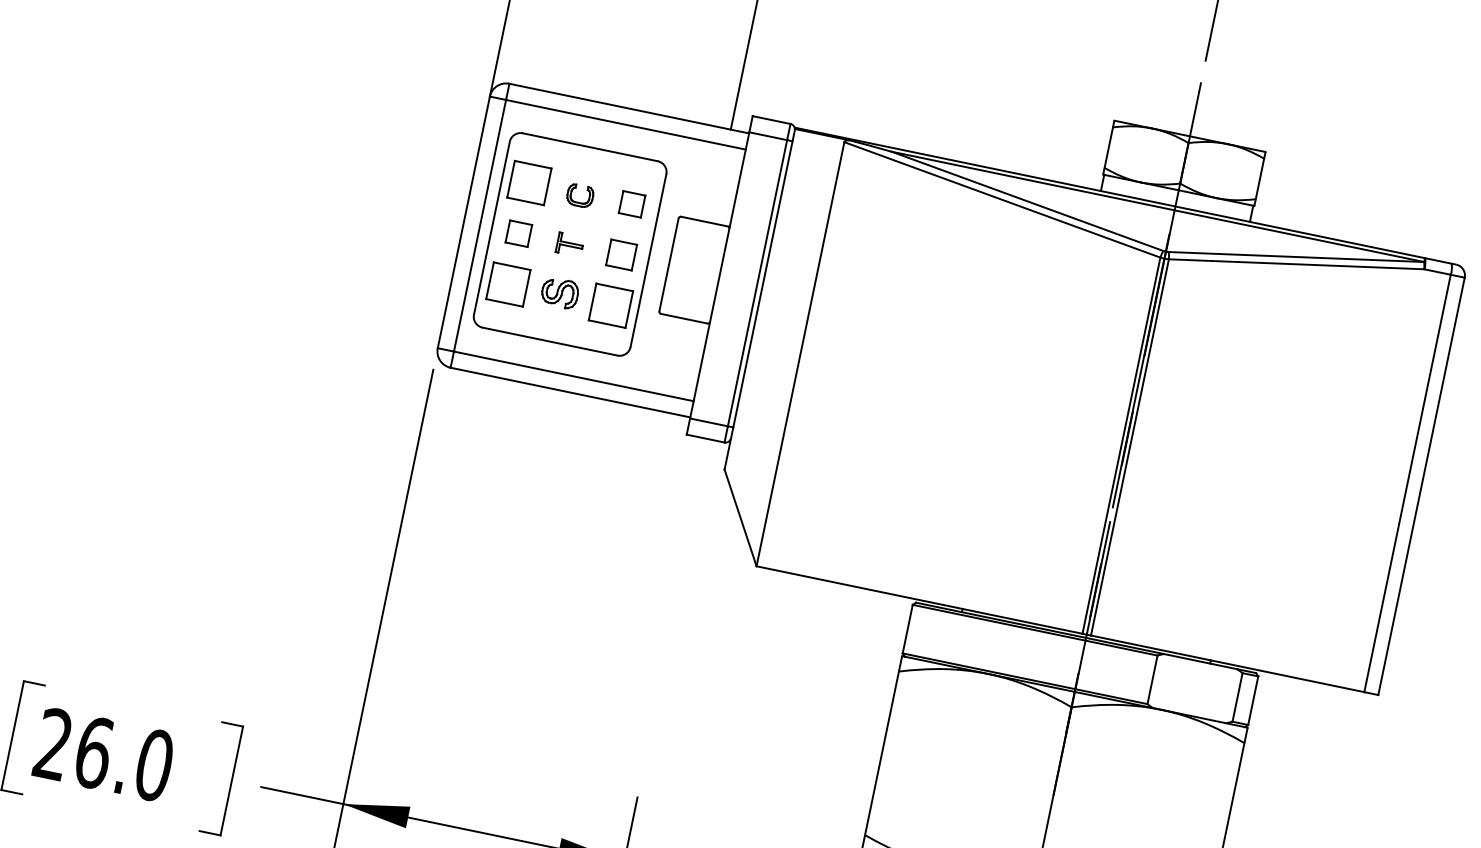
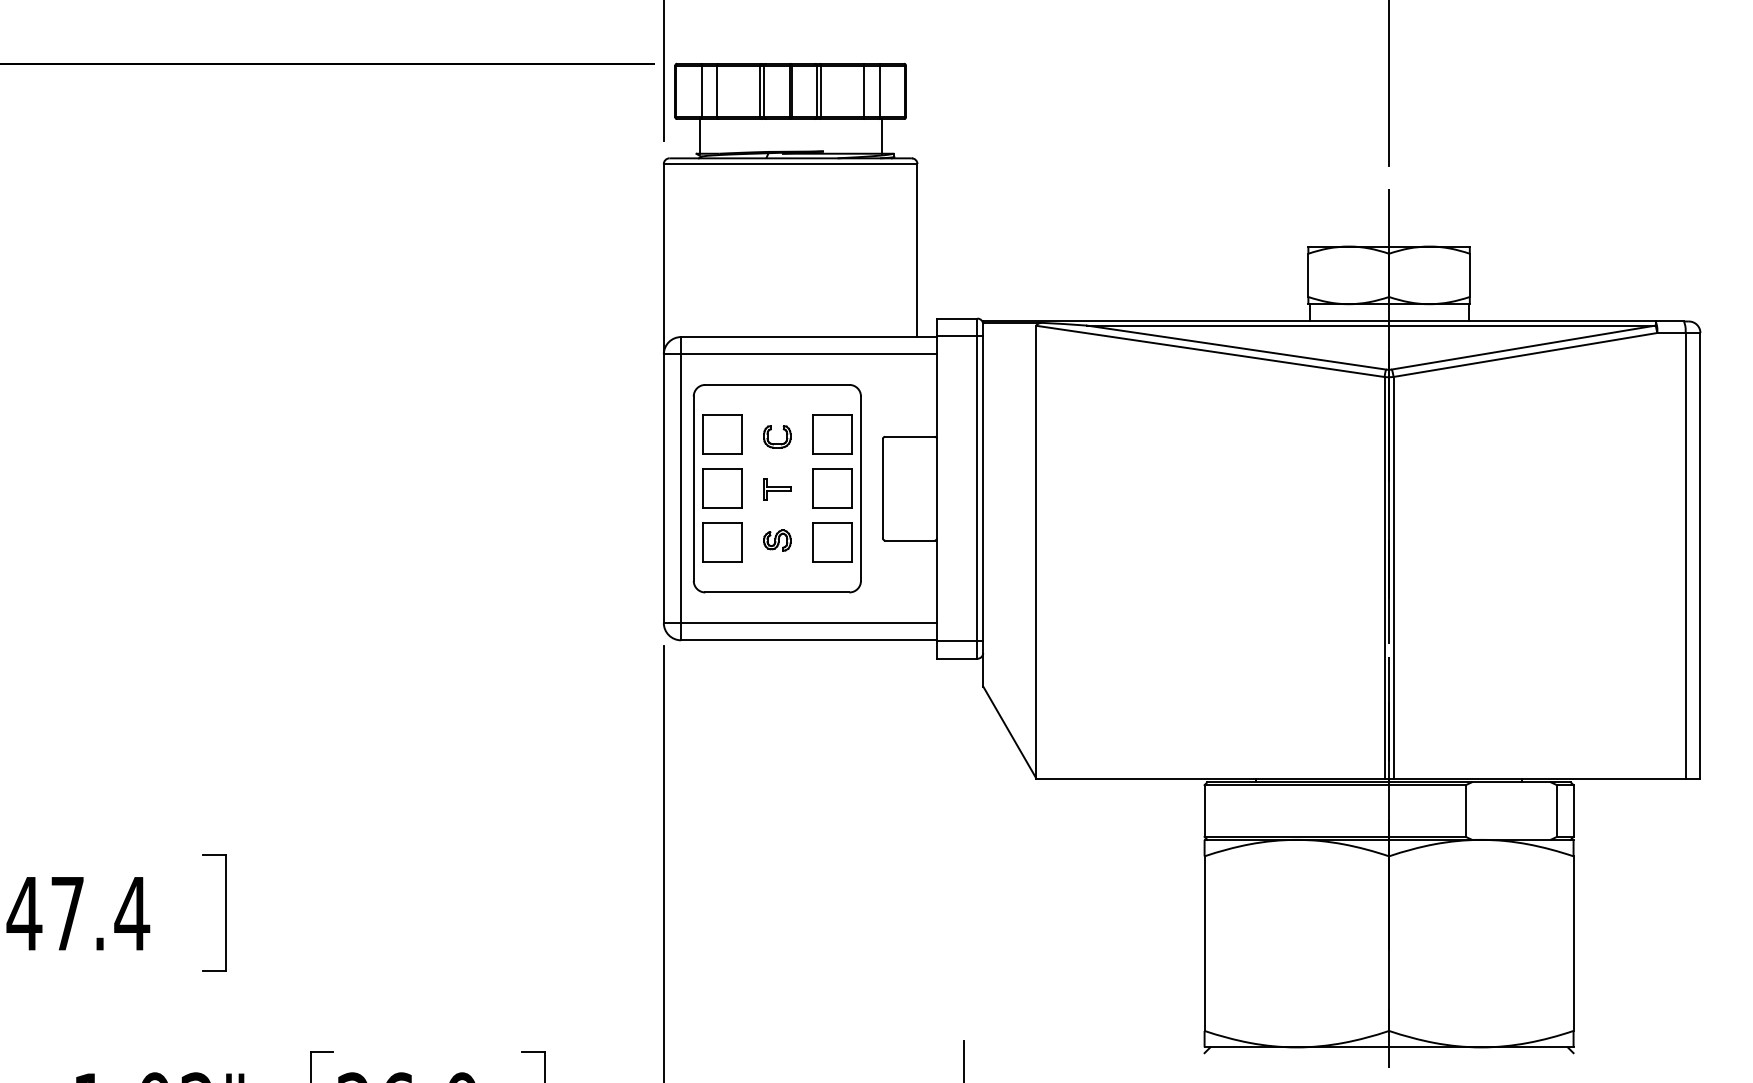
part: (632, 204) -> (832, 434), size x1.67
part: (518, 233) -> (722, 488), size x1.67
part: (621, 254) -> (832, 488), size x1.43
part: (560, 292) -> (777, 540), size x0.71

